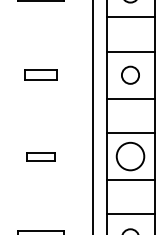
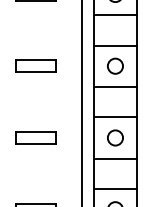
part: (40, 74) -> (35, 65), size x1.43
part: (40, 156) -> (35, 137), size x1.67
circle: (130, 156) -> (115, 137), size x0.62

